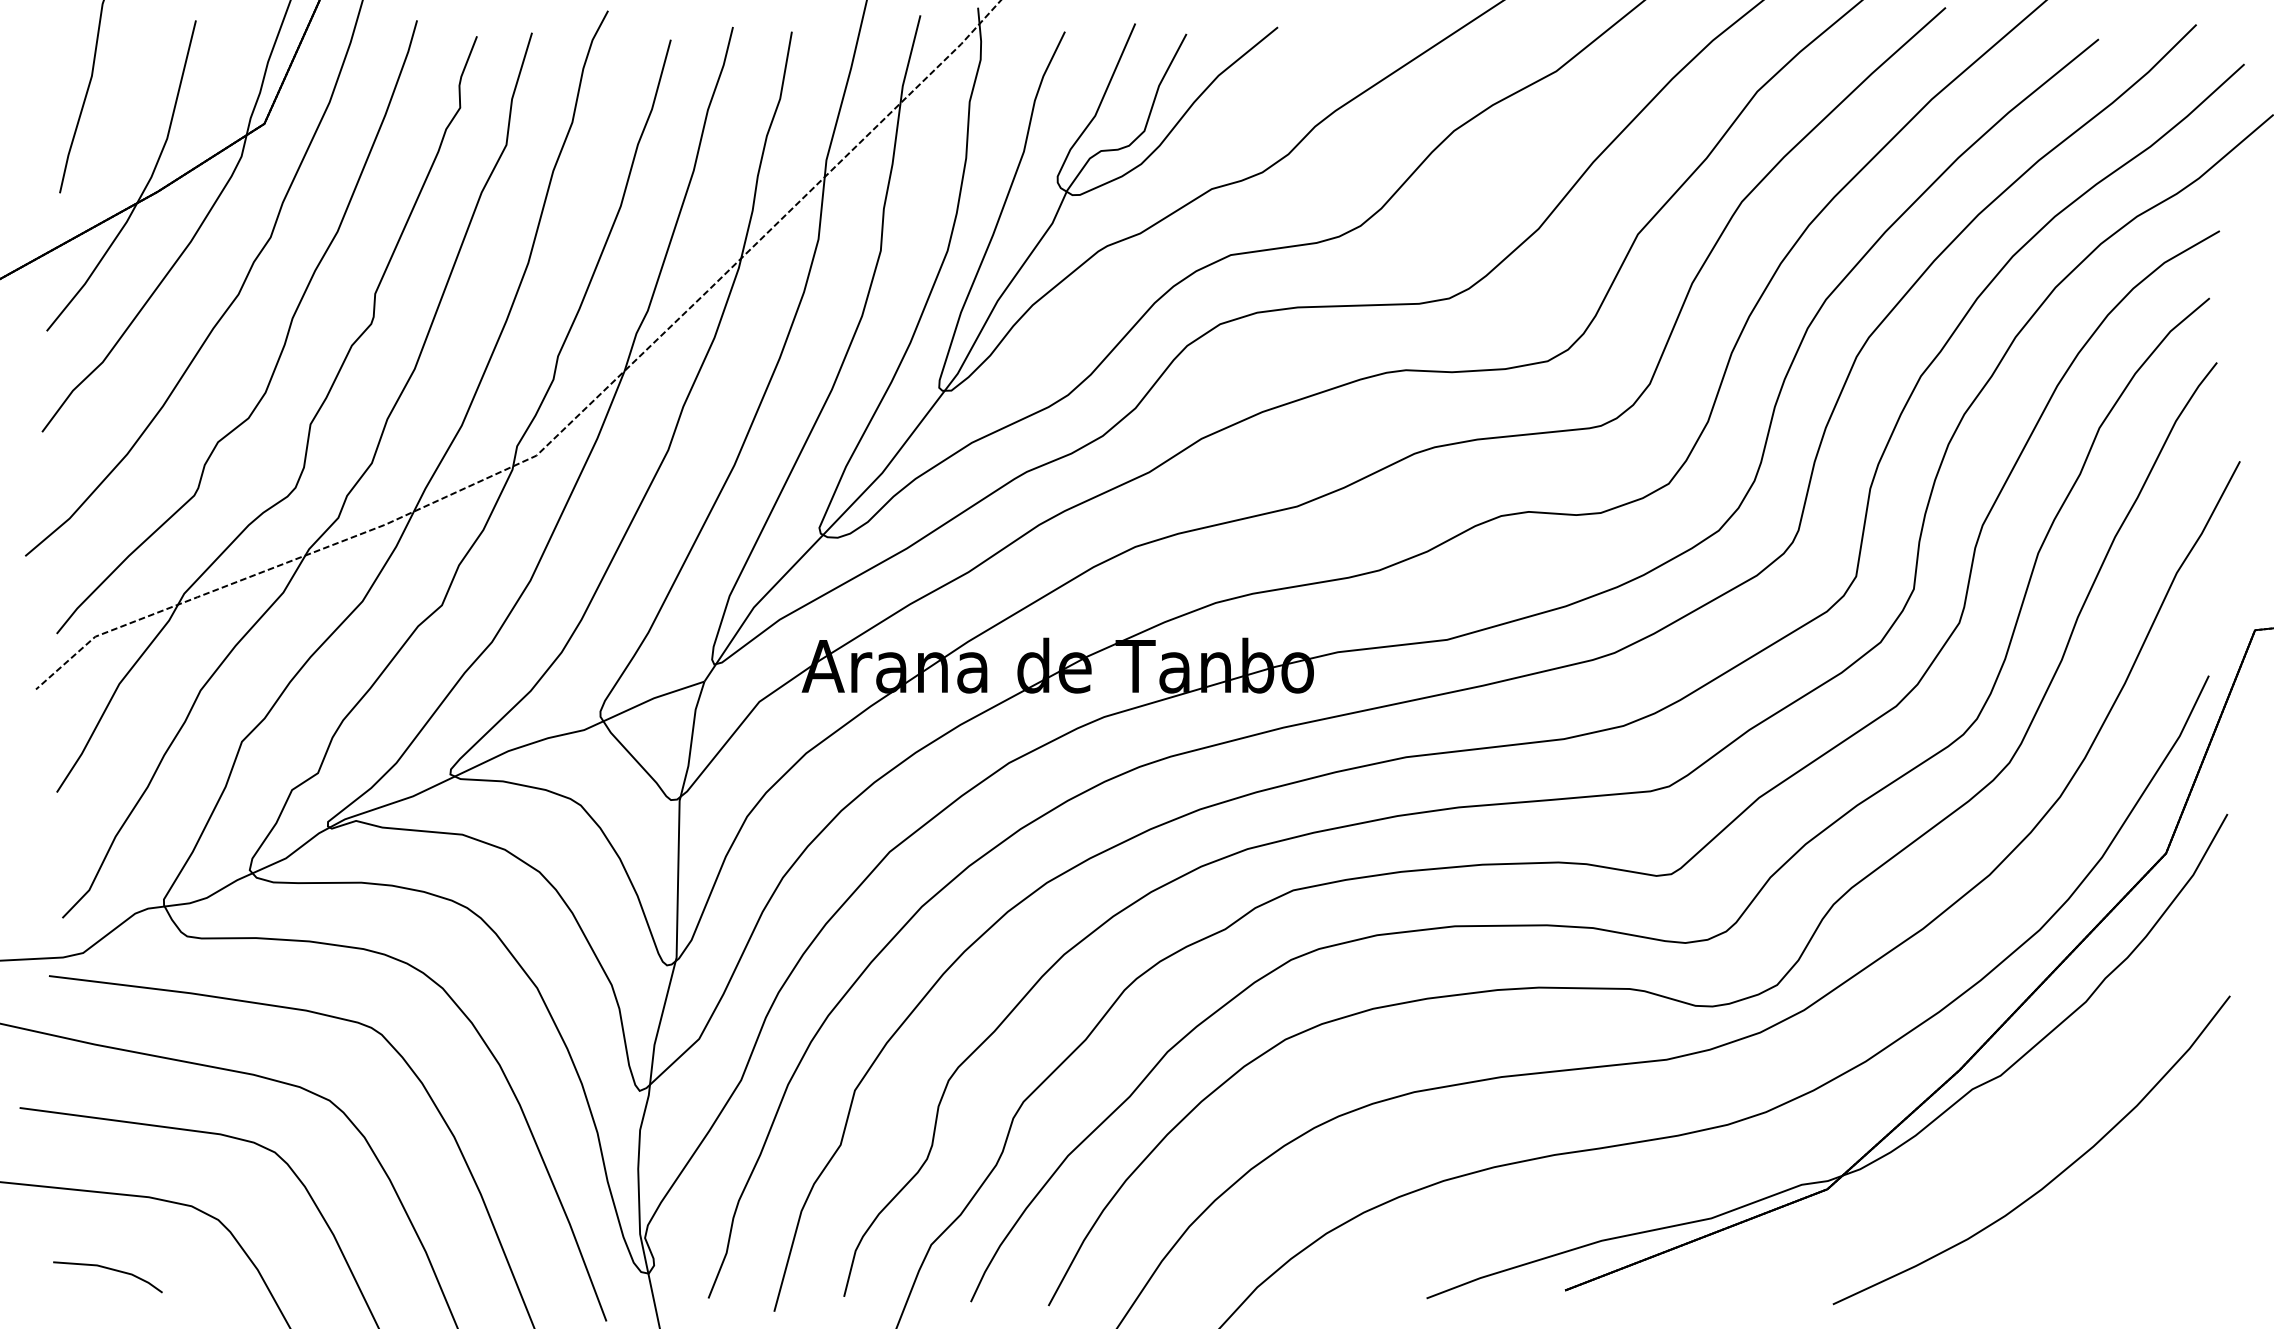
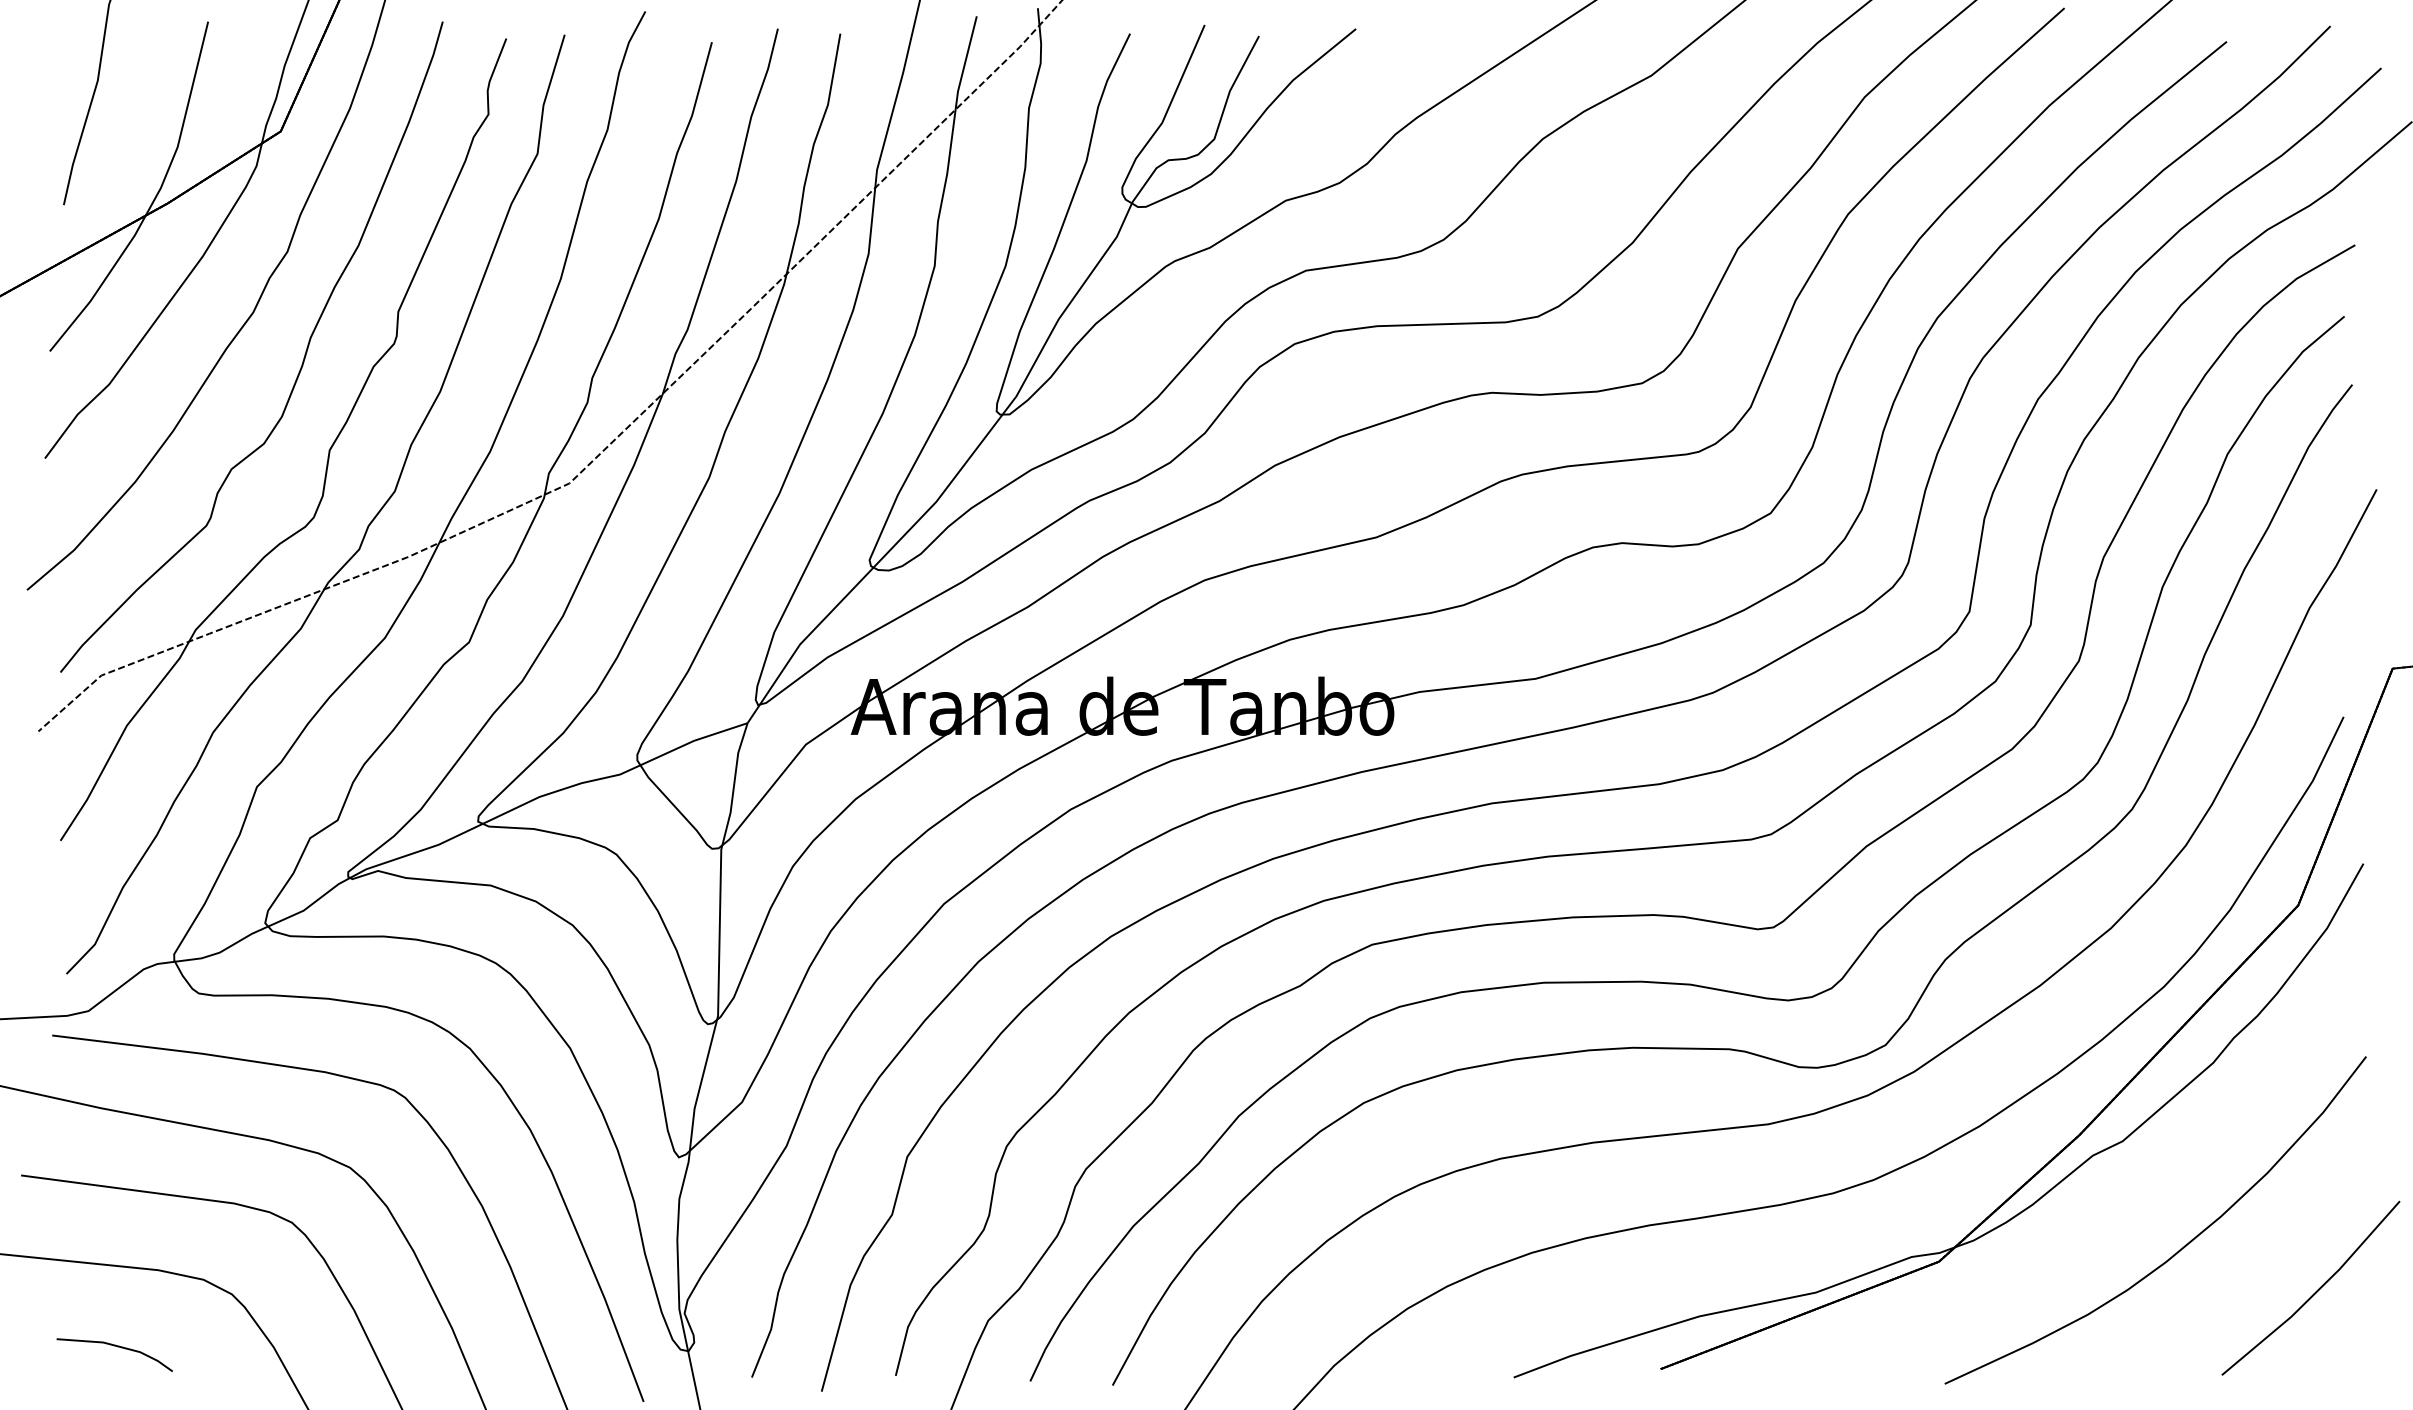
part: (2182, 1217) -> (2315, 1291), added

